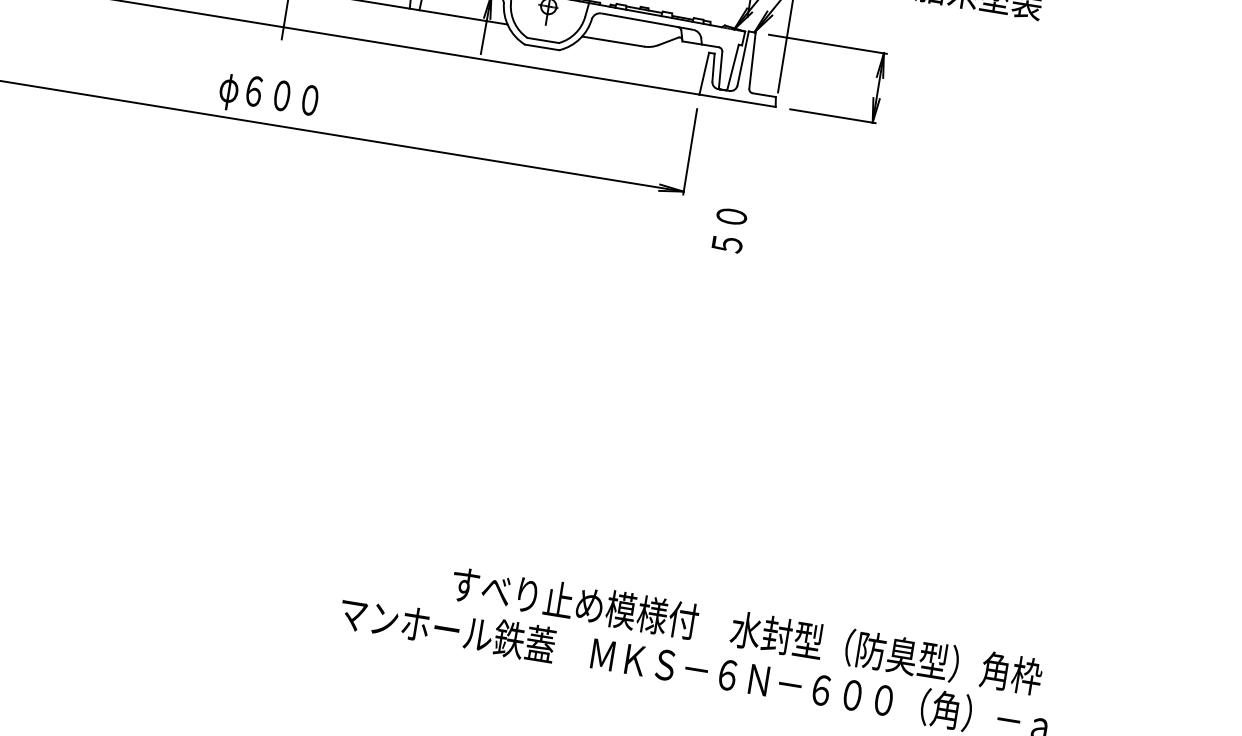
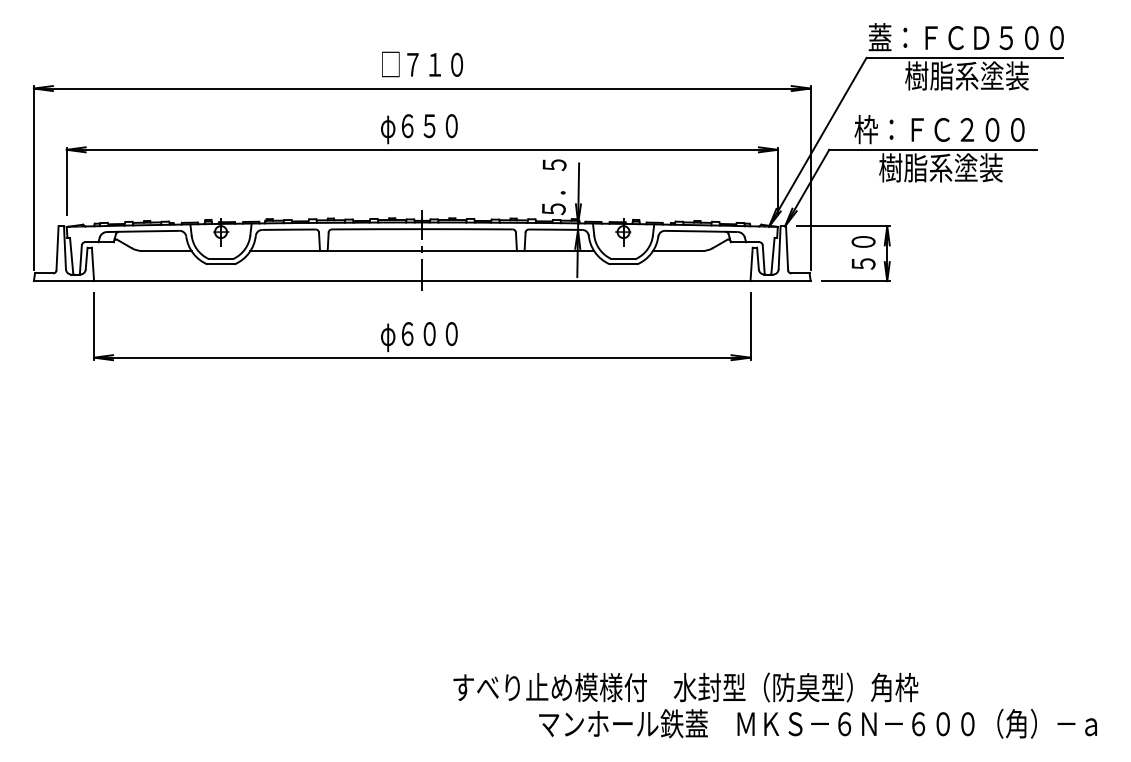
text: (729, 230) -> (863, 252), moved
text: (746, 630) -> (685, 687), moved

